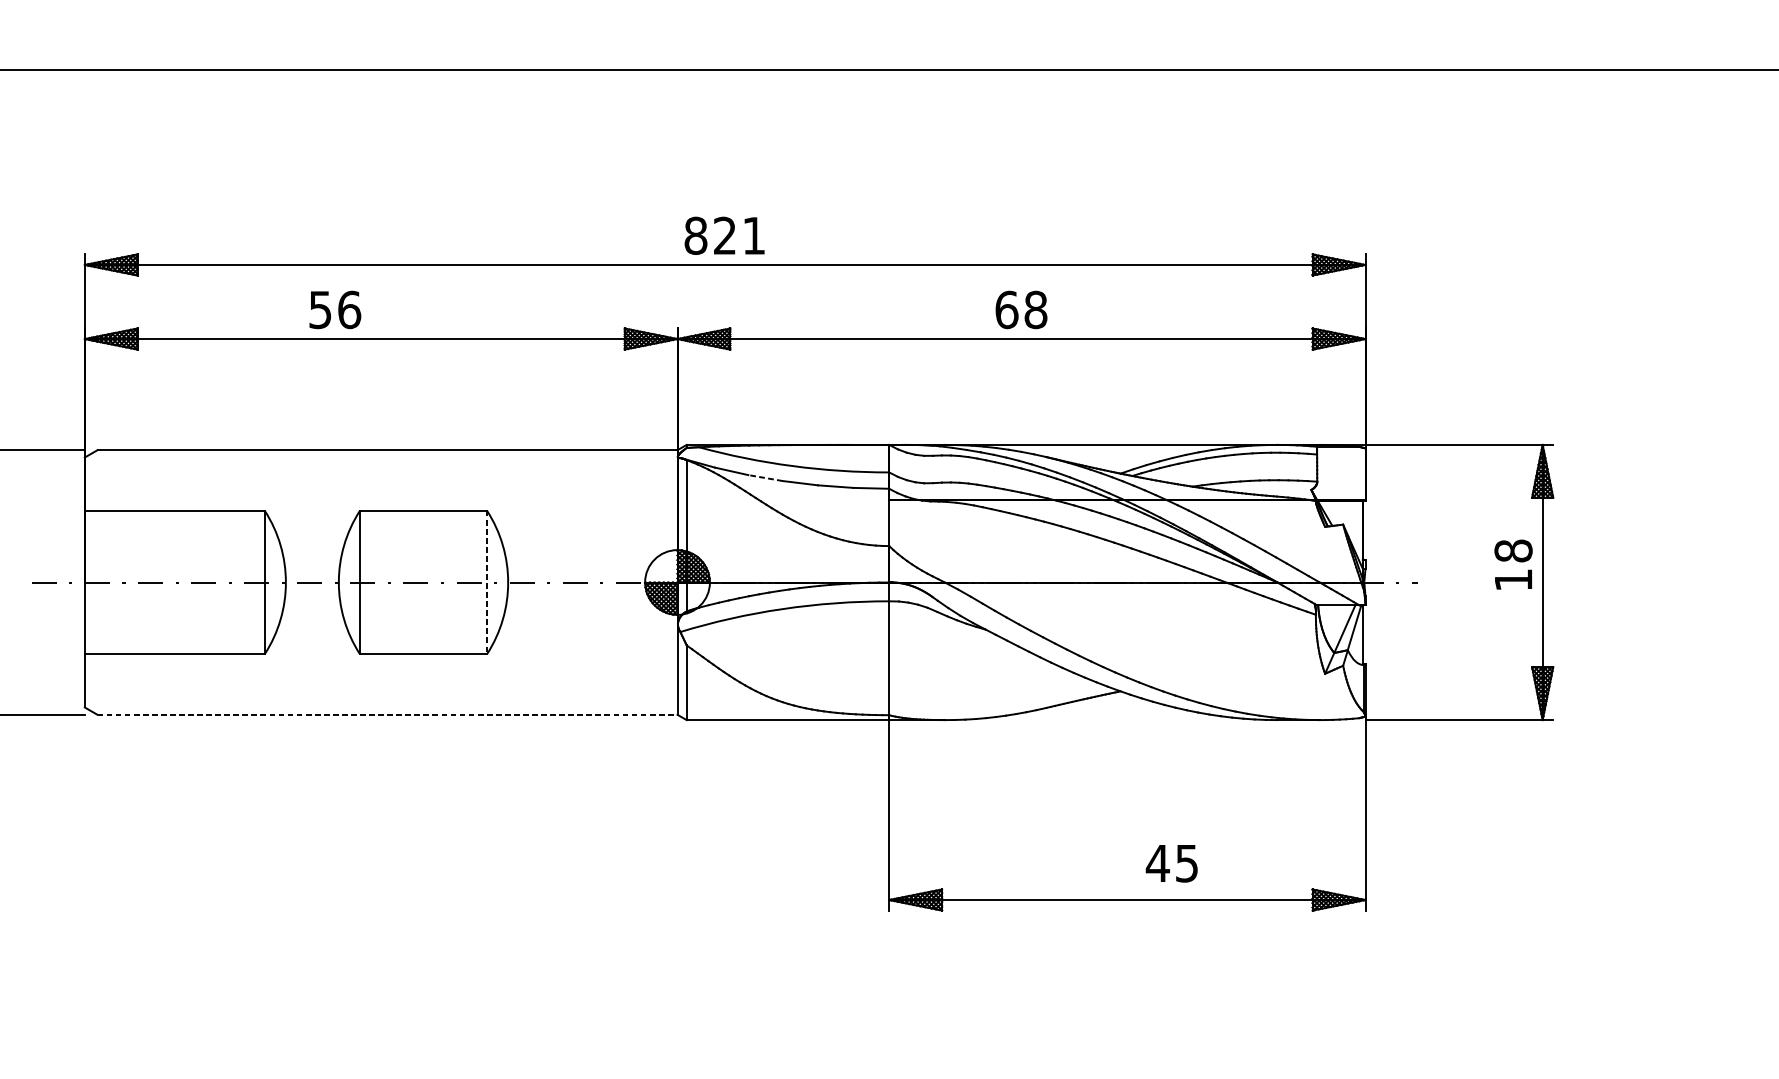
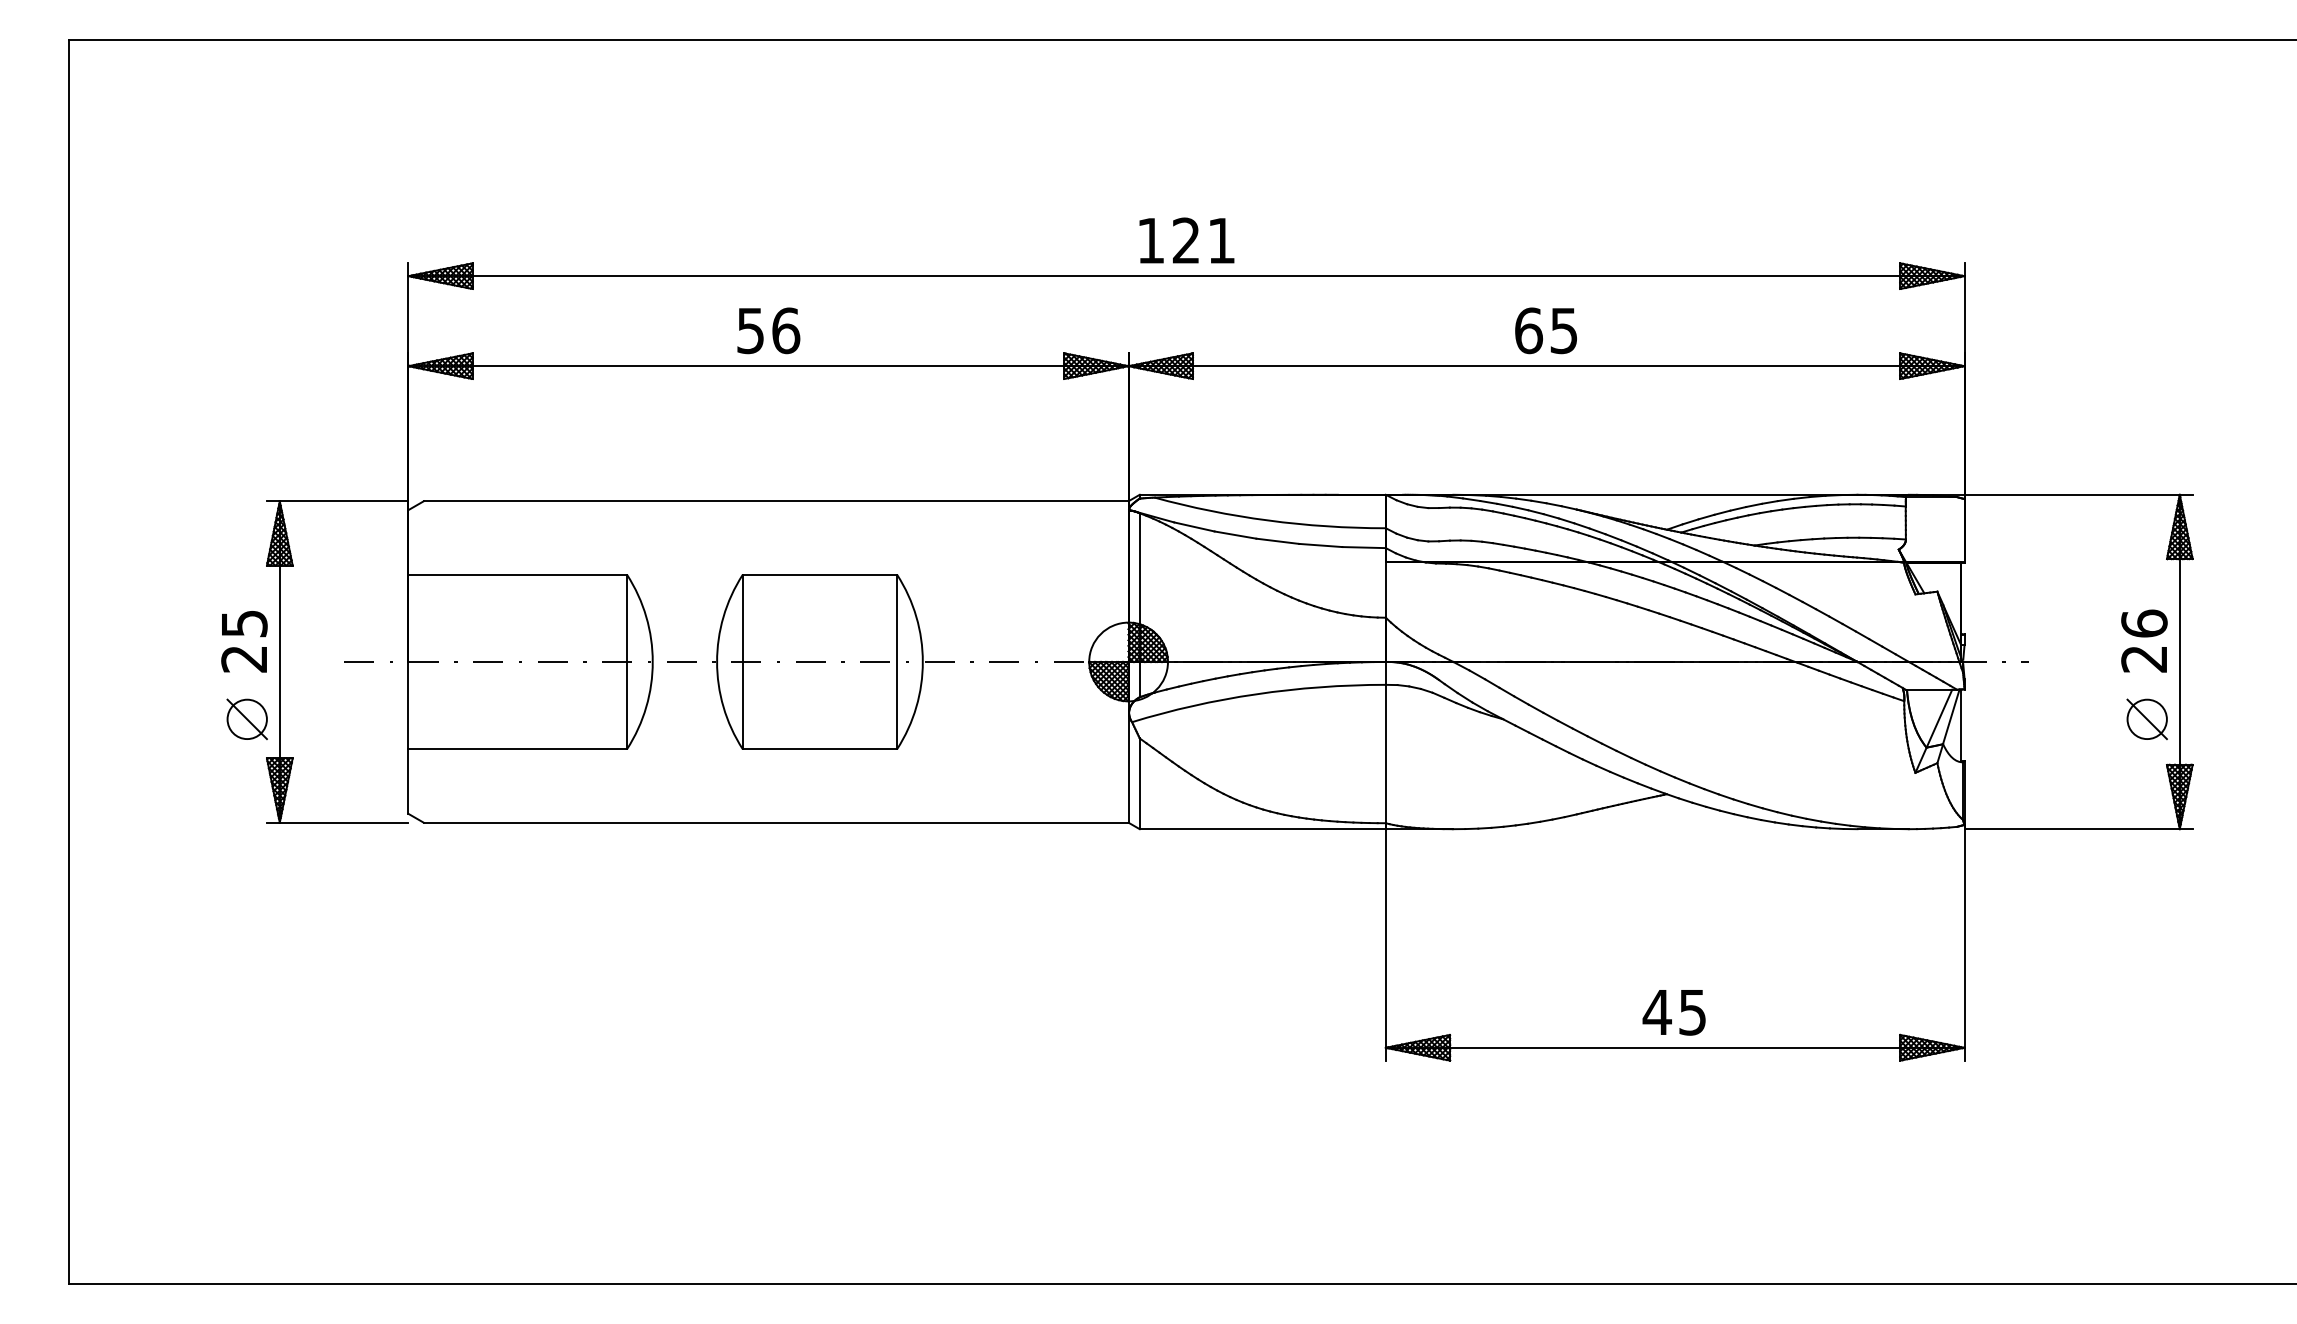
text: (695, 235) -> (1150, 240), 821 -> 121
text: (335, 309) -> (768, 330), moved
text: (1036, 309) -> (1564, 330), 68 -> 65
line: (765, 478) -> (1235, 535), dashed -> solid
text: (1513, 564) -> (2144, 640), 18 -> 26
line: (487, 582) -> (897, 662), dashed -> solid
part: (1515, 629) -> (2146, 719), added
line: (387, 714) -> (776, 822), dashed -> solid
text: (1171, 863) -> (1673, 1012), moved

